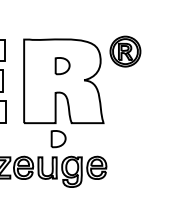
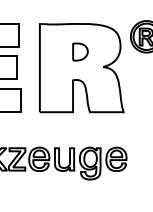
part: (58, 139) -> (76, 129), removed

